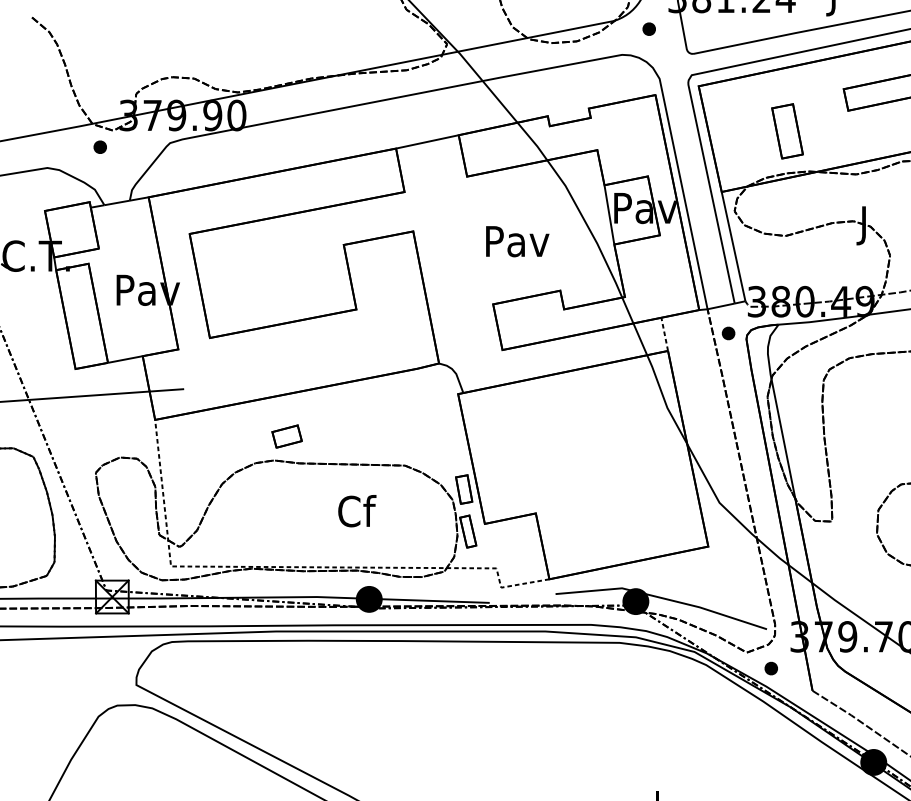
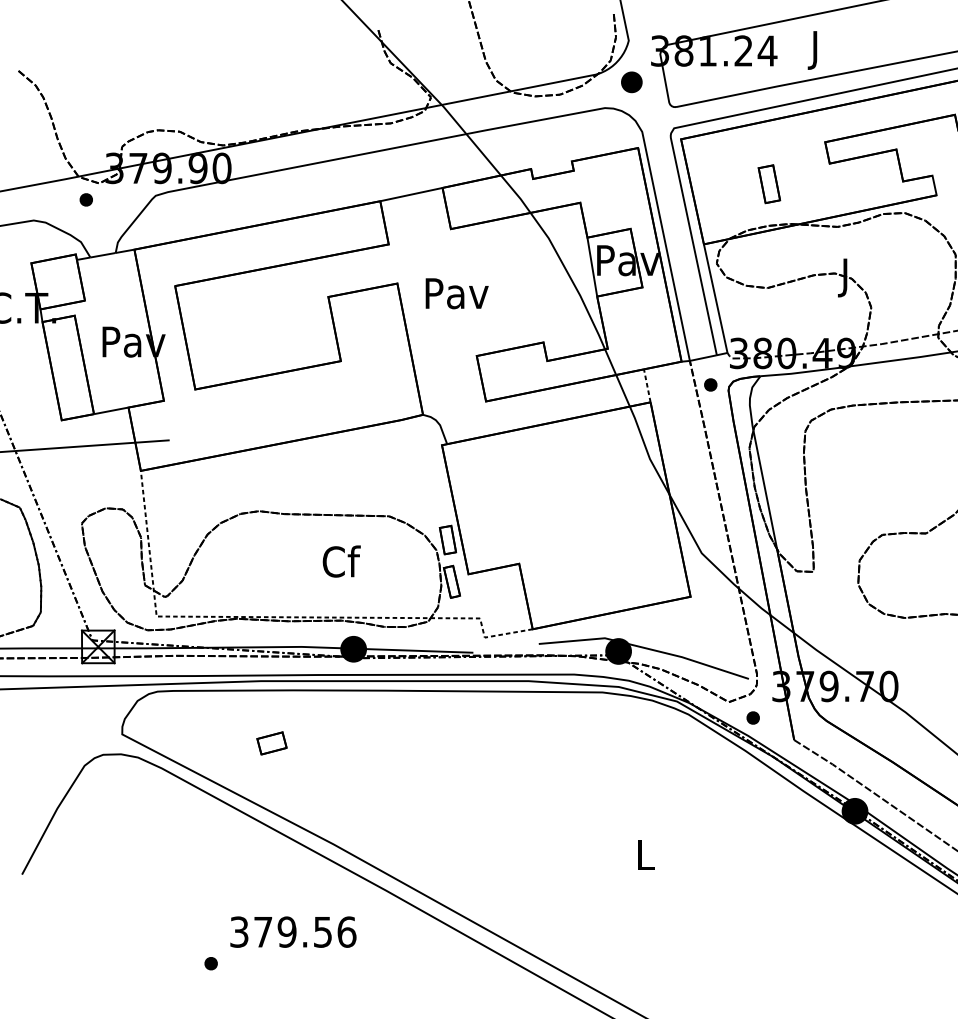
part: (648, 29) -> (631, 82), size x1.6
part: (787, 131) -> (769, 184), size x0.7
text: (517, 241) -> (456, 293), moved
part: (286, 436) -> (271, 743), moved

